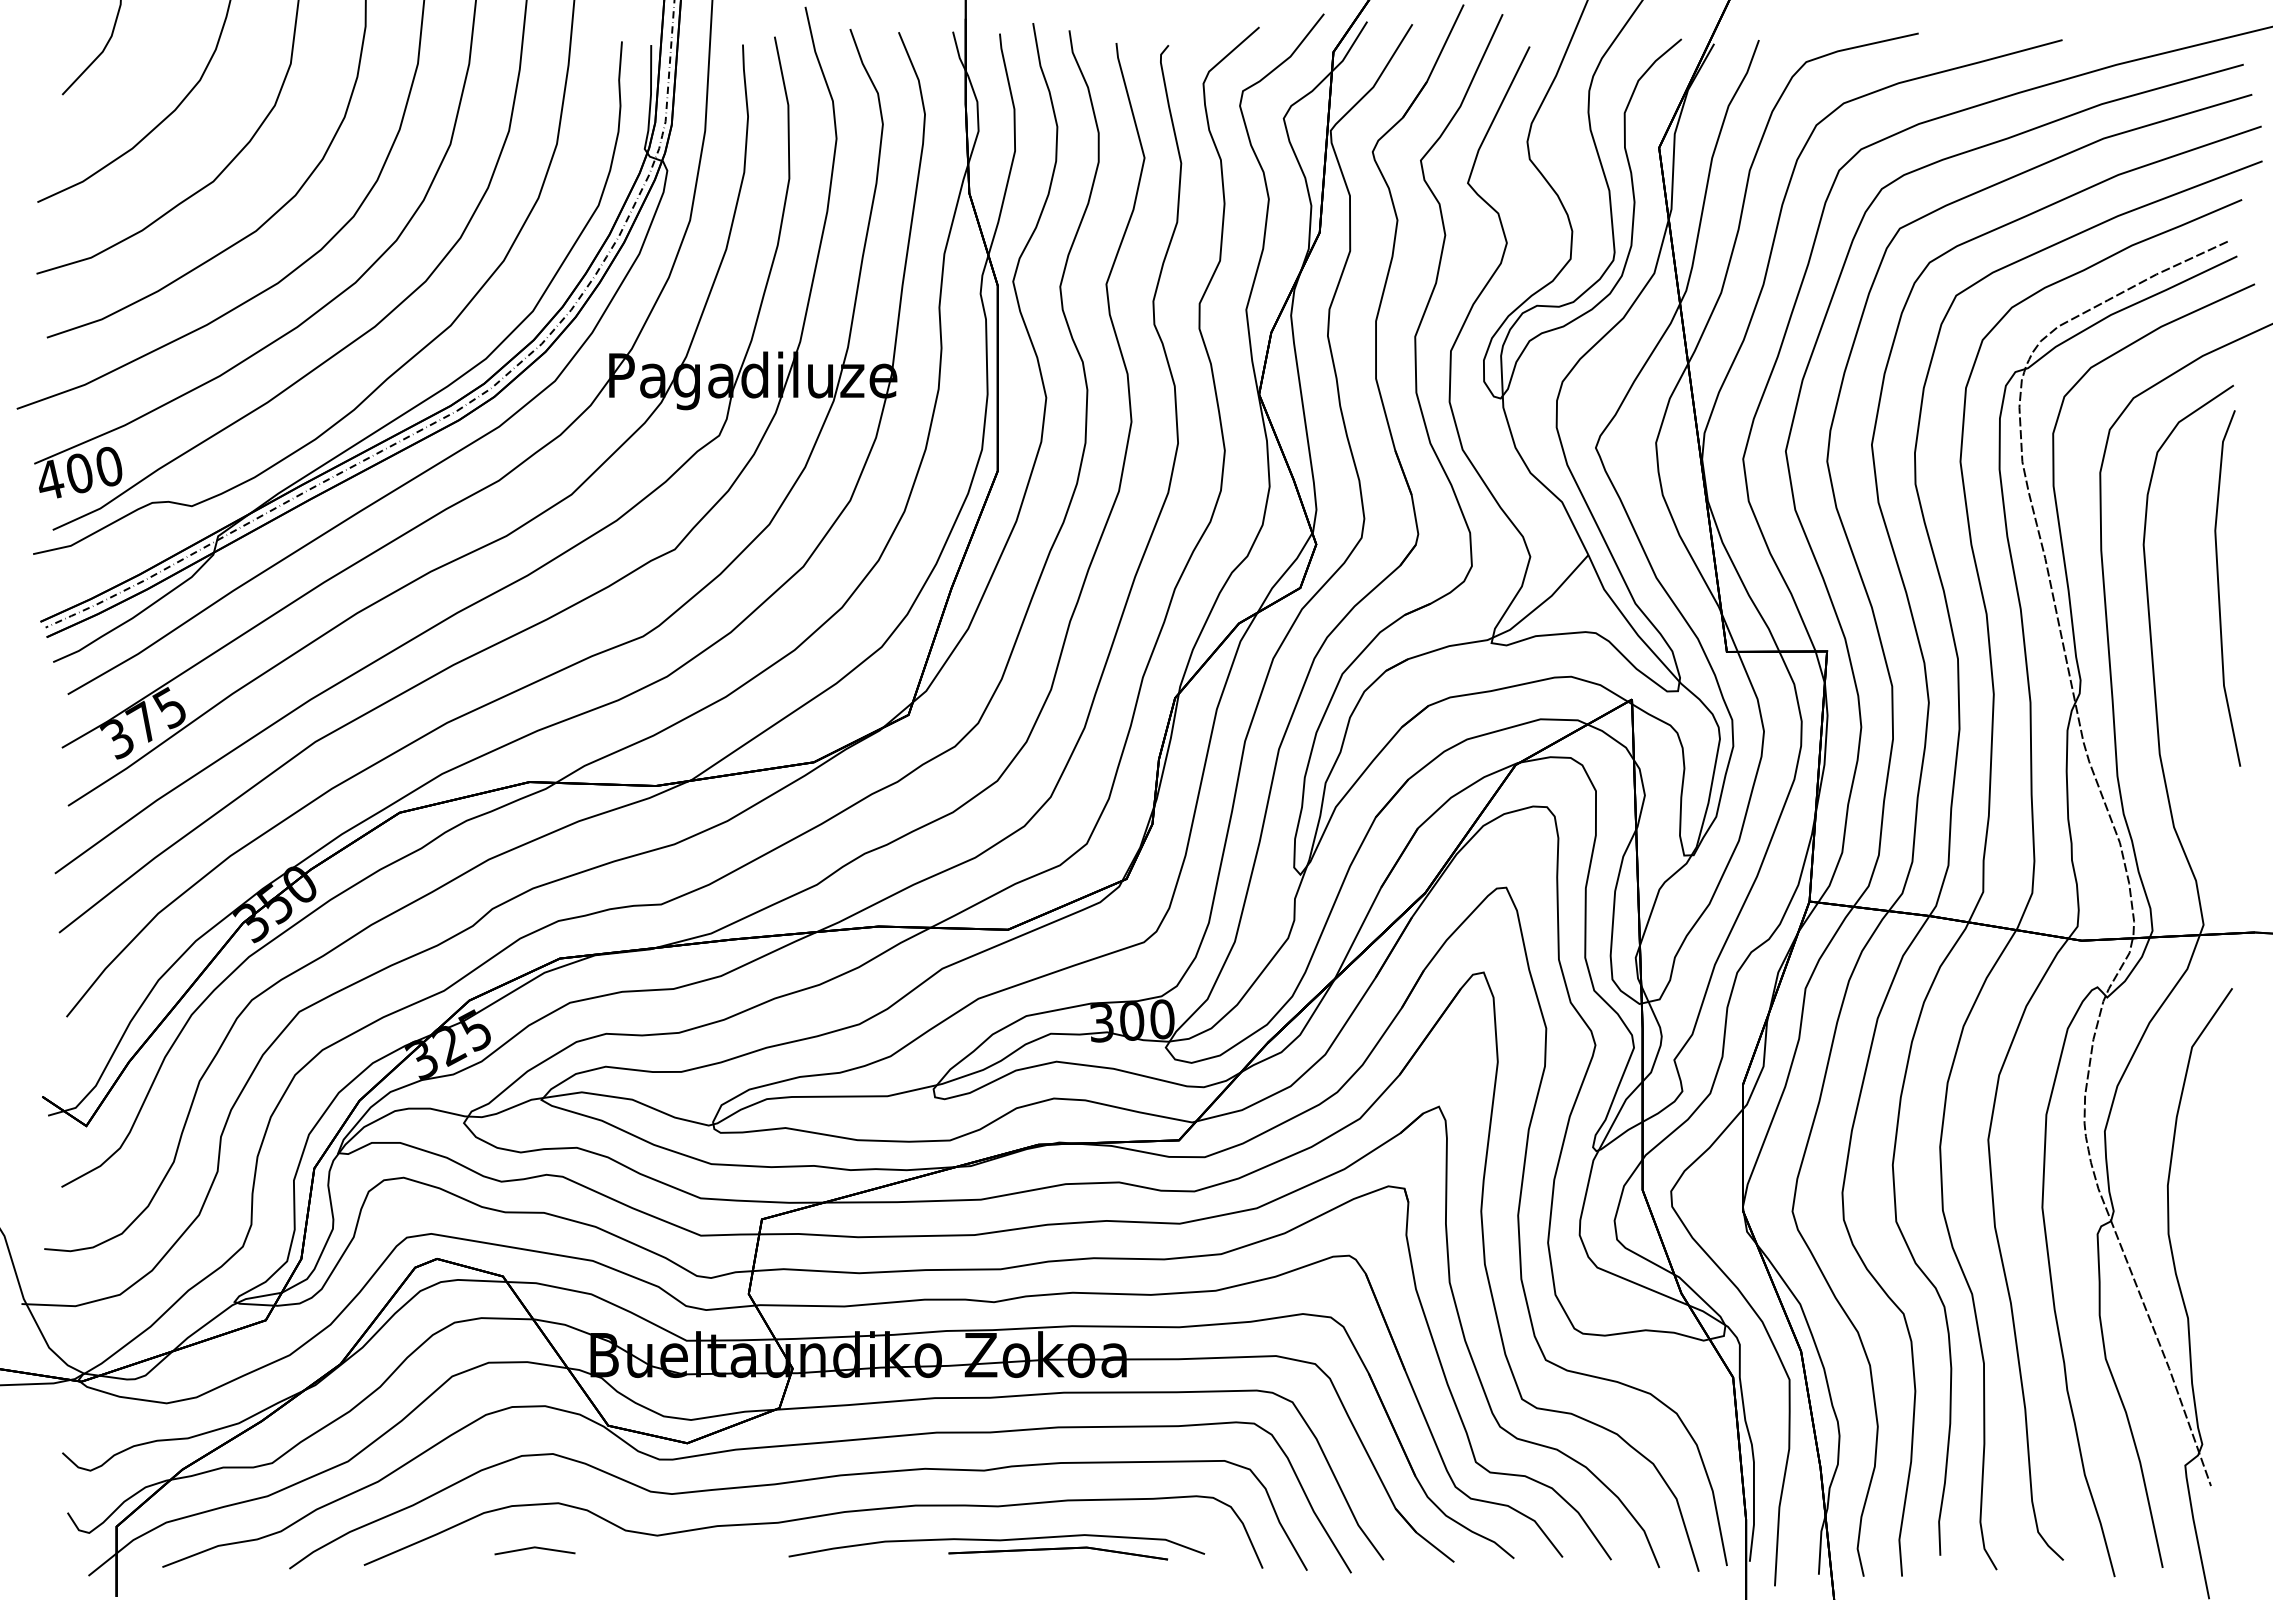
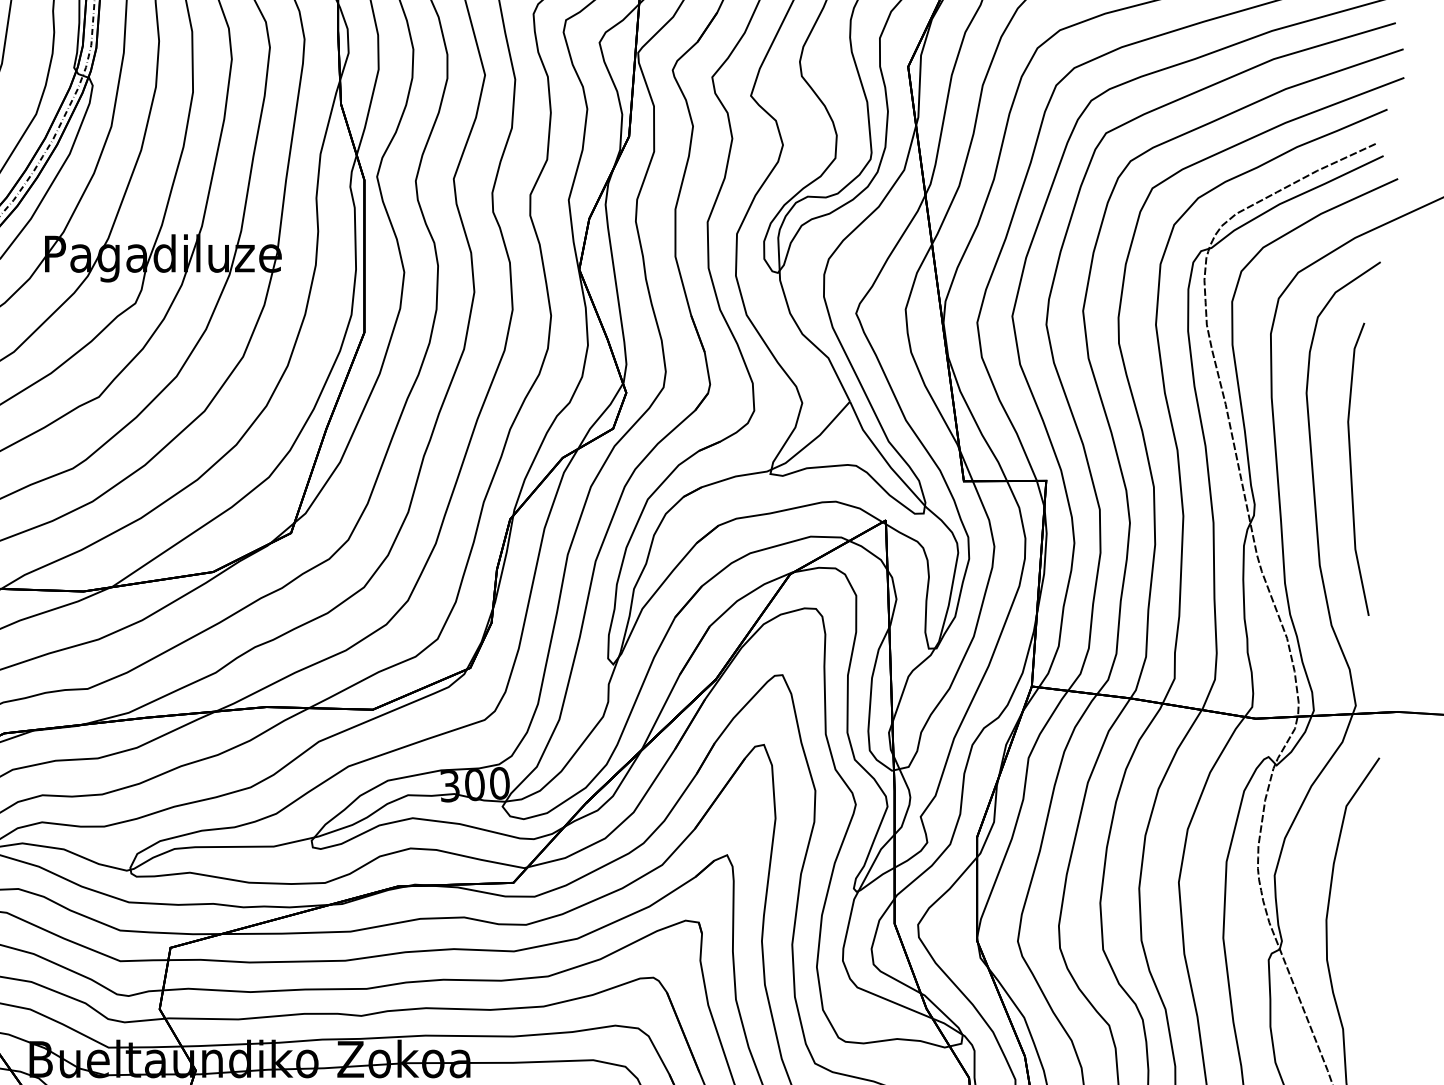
line: (2219, 588) -> (1351, 469), moved

